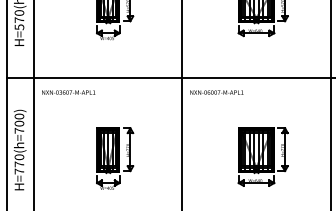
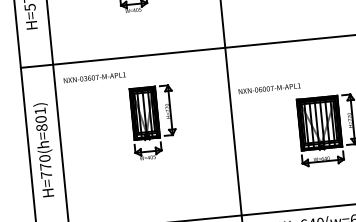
text: (216, 92) -> (269, 88), moved
text: (19, 123) -> (41, 119), H=770(h=700) -> H=770(h=801)
part: (115, 158) -> (154, 122), moved

